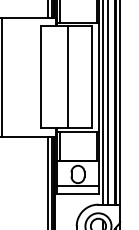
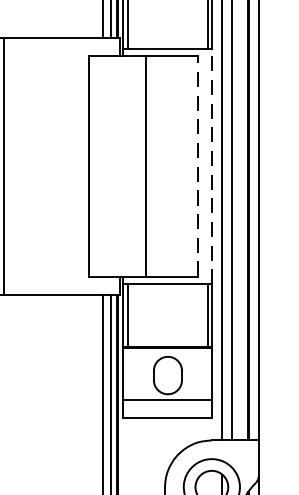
line: (92, 76) -> (199, 164), solid -> dashed
line: (98, 77) -> (211, 166), solid -> dashed

